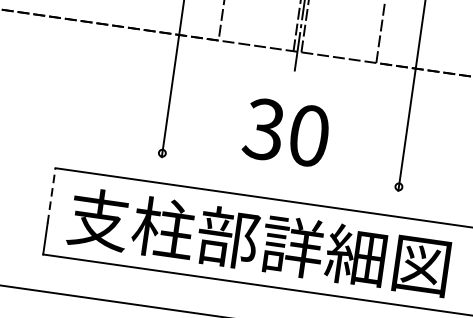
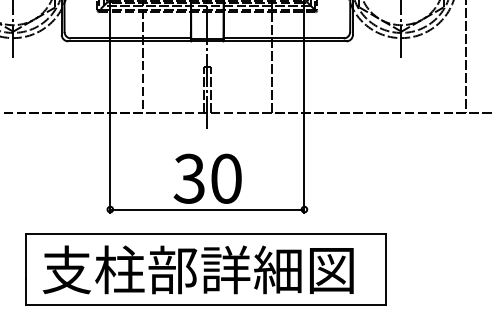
line: (280, 169) -> (207, 209), added
line: (52, 195) -> (26, 256), dashed -> solid

